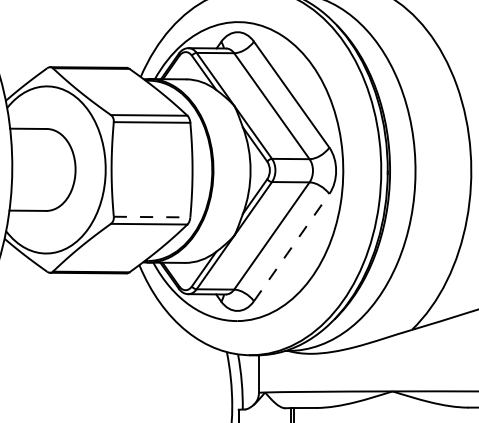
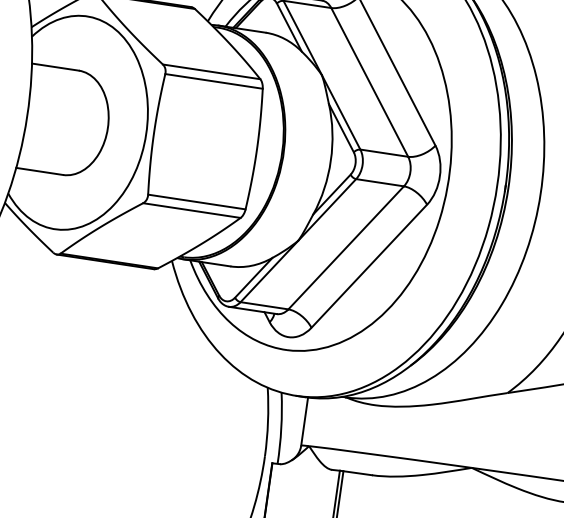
line: (152, 217) -> (197, 202), dashed -> solid
line: (291, 247) -> (369, 266), dashed -> solid

